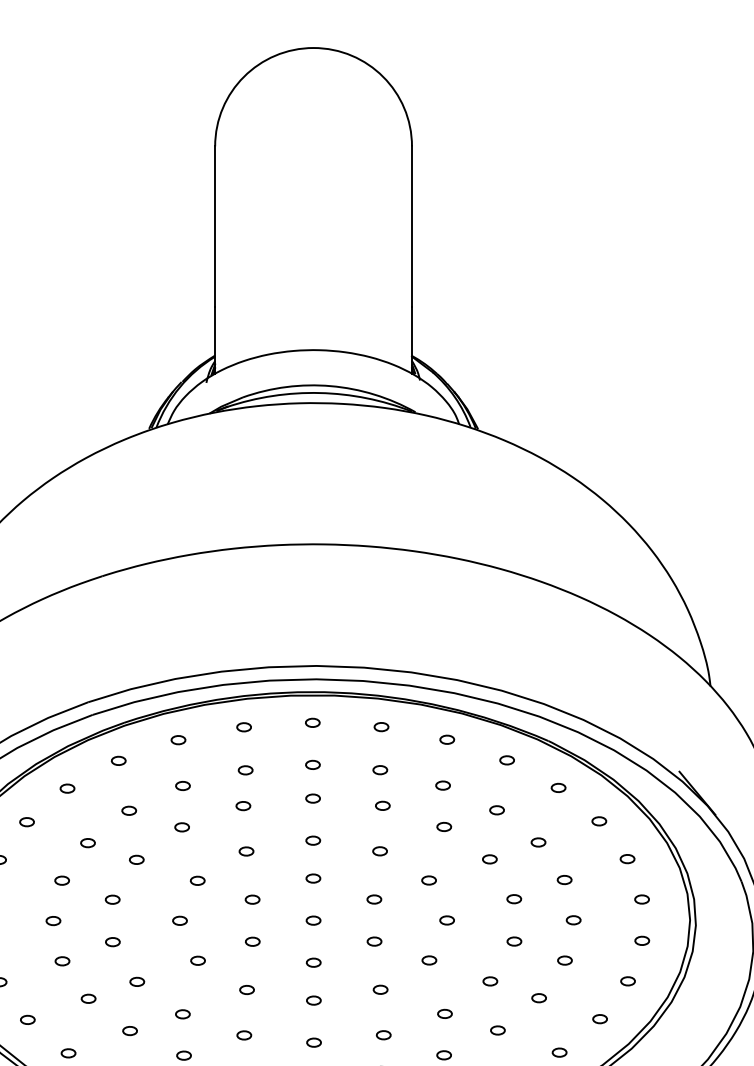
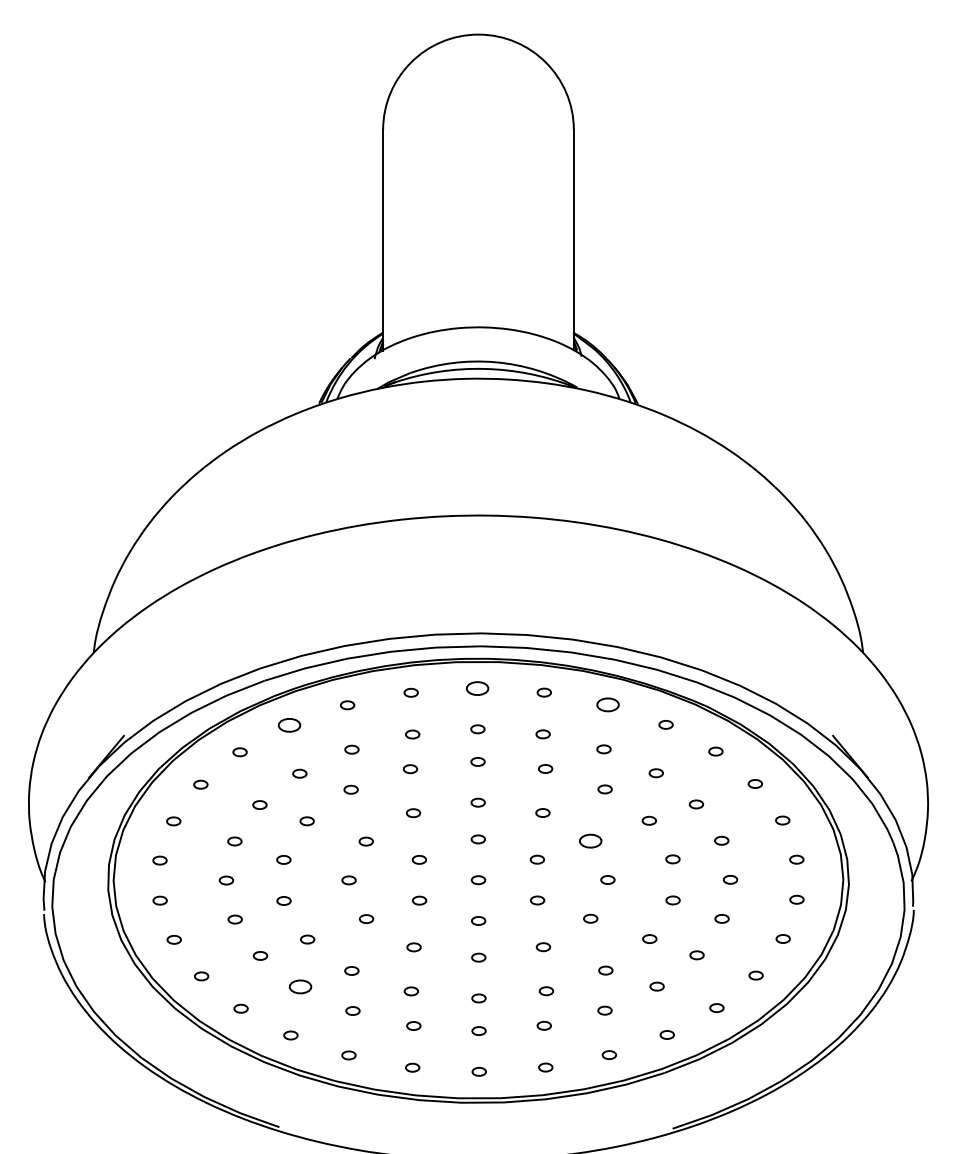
part: (312, 722) -> (477, 688), size x1.6
part: (446, 739) -> (607, 704), size x1.6
part: (118, 761) -> (289, 725), size x1.6
part: (428, 880) -> (589, 841), size x1.6
part: (129, 1031) -> (300, 987), size x1.6

